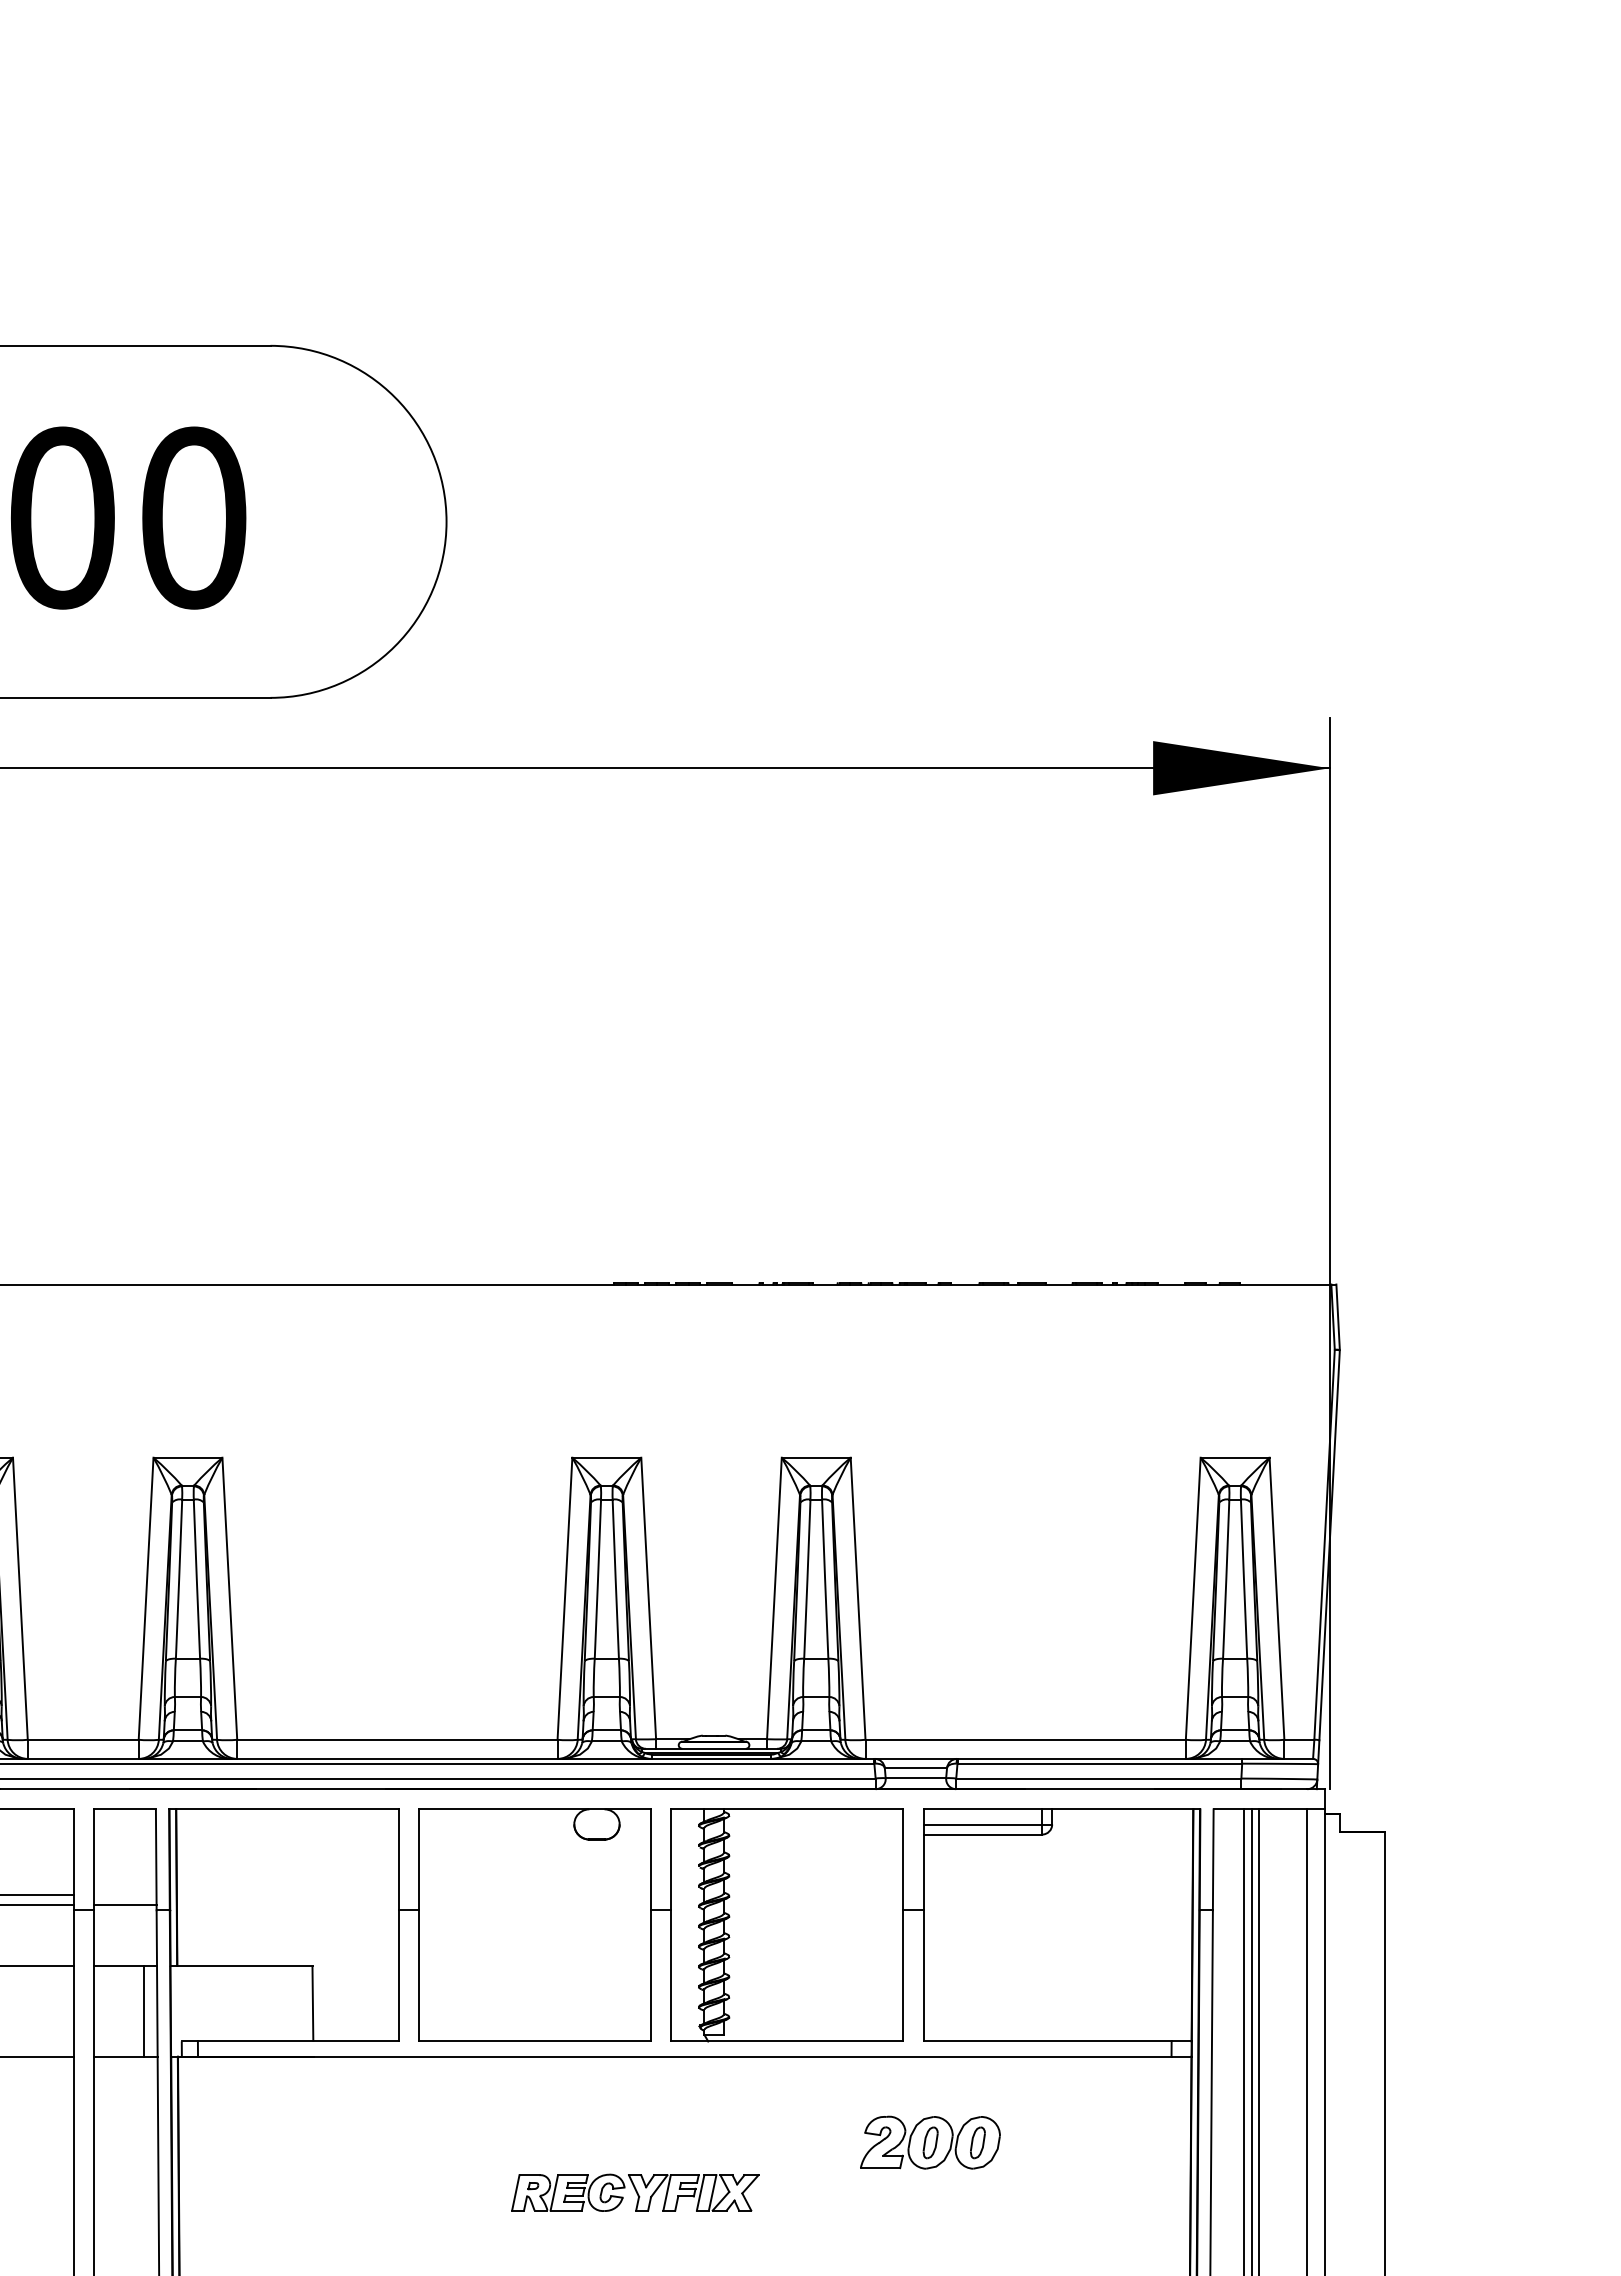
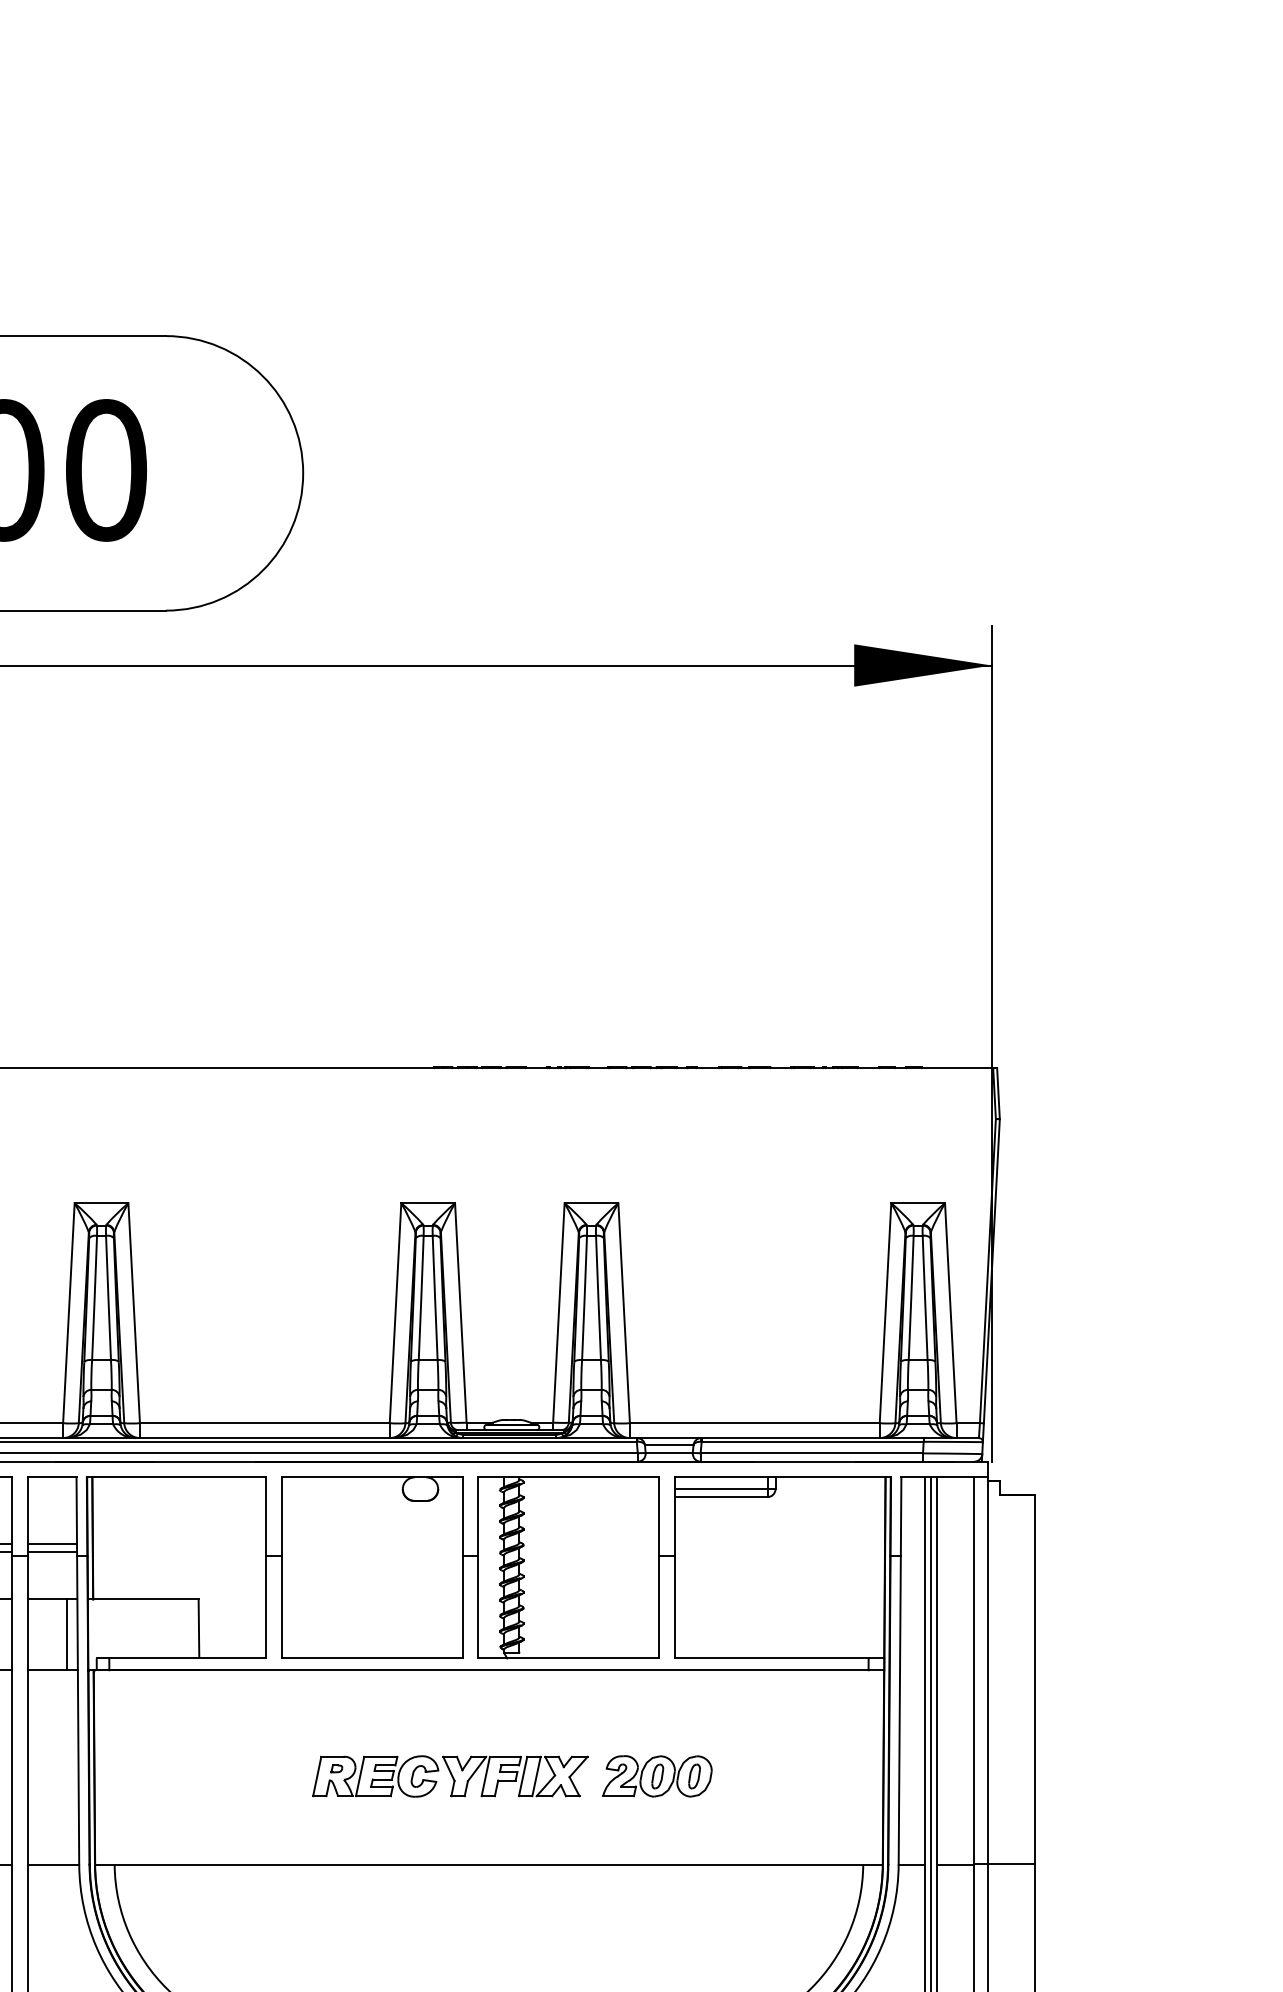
line: (125, 1895) -> (52, 1544), added
part: (930, 2142) -> (657, 1776), moved
part: (635, 2192) -> (450, 1776), size x1.43

